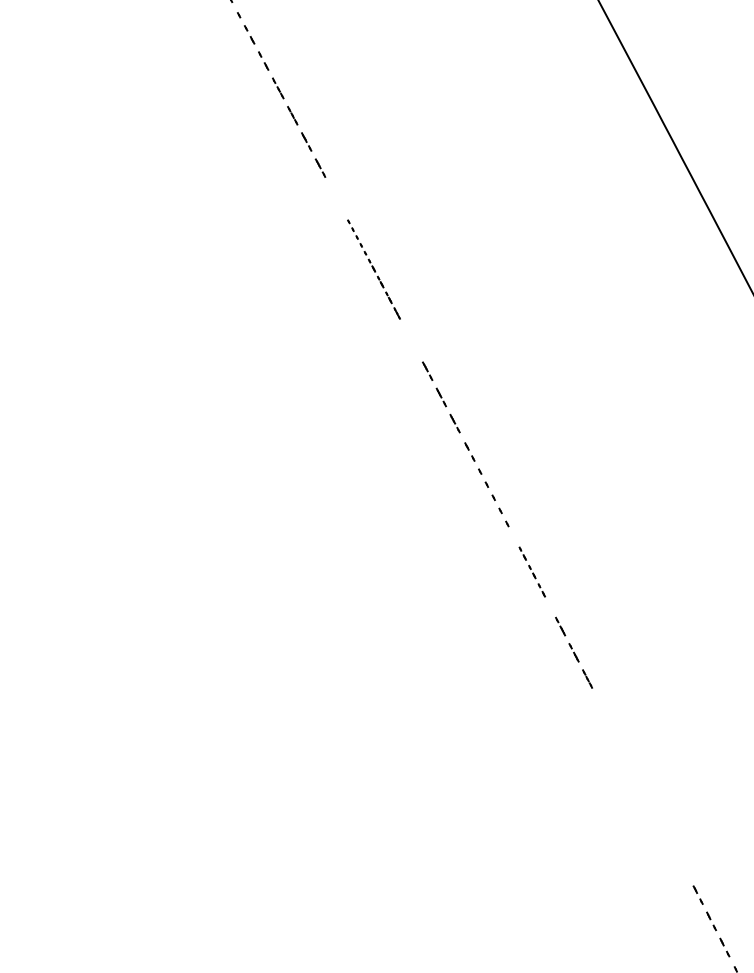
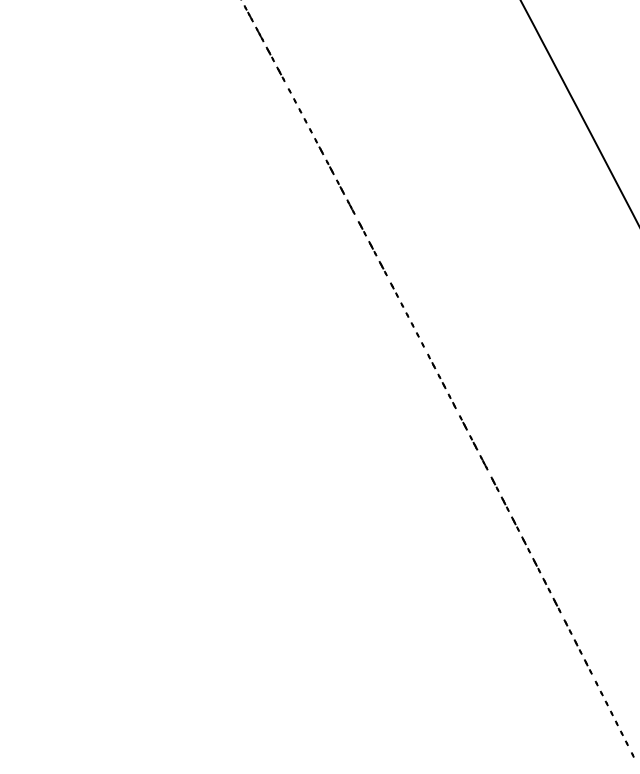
part: (373, 269) -> (321, 151), size x1.67
part: (531, 572) -> (441, 381), size x1.43
part: (642, 786) -> (525, 544), added

